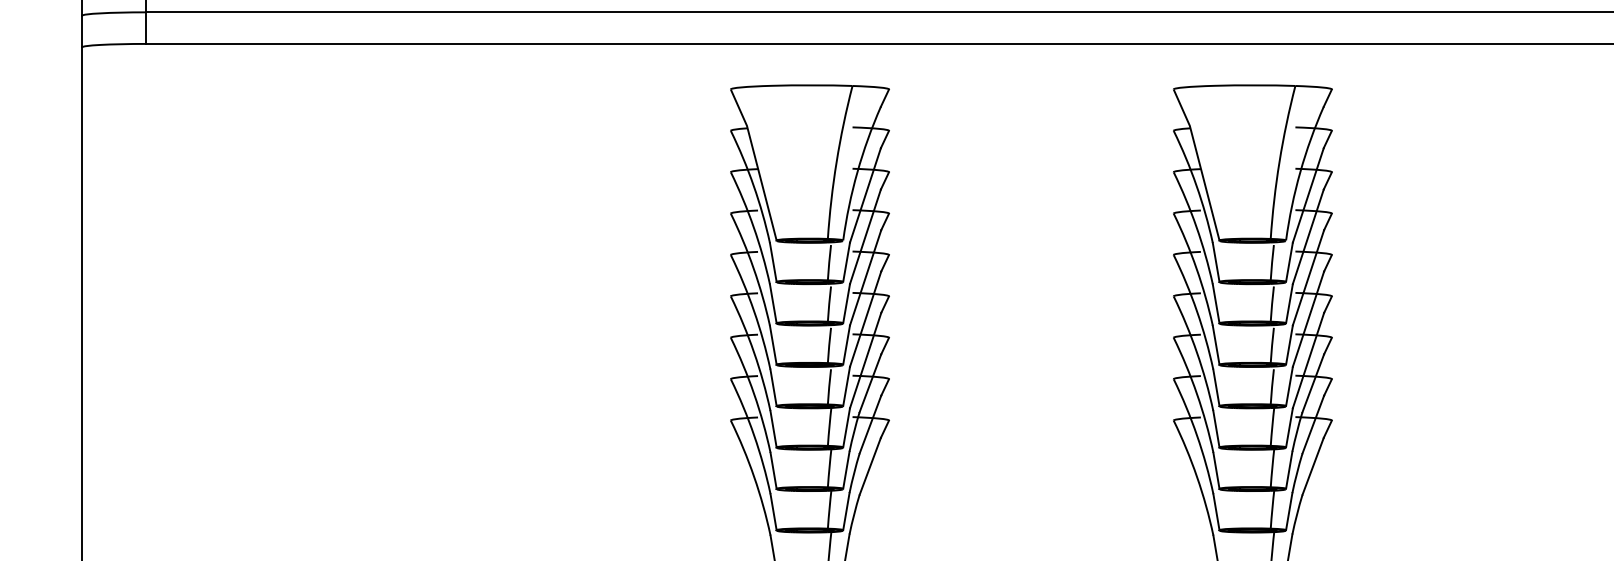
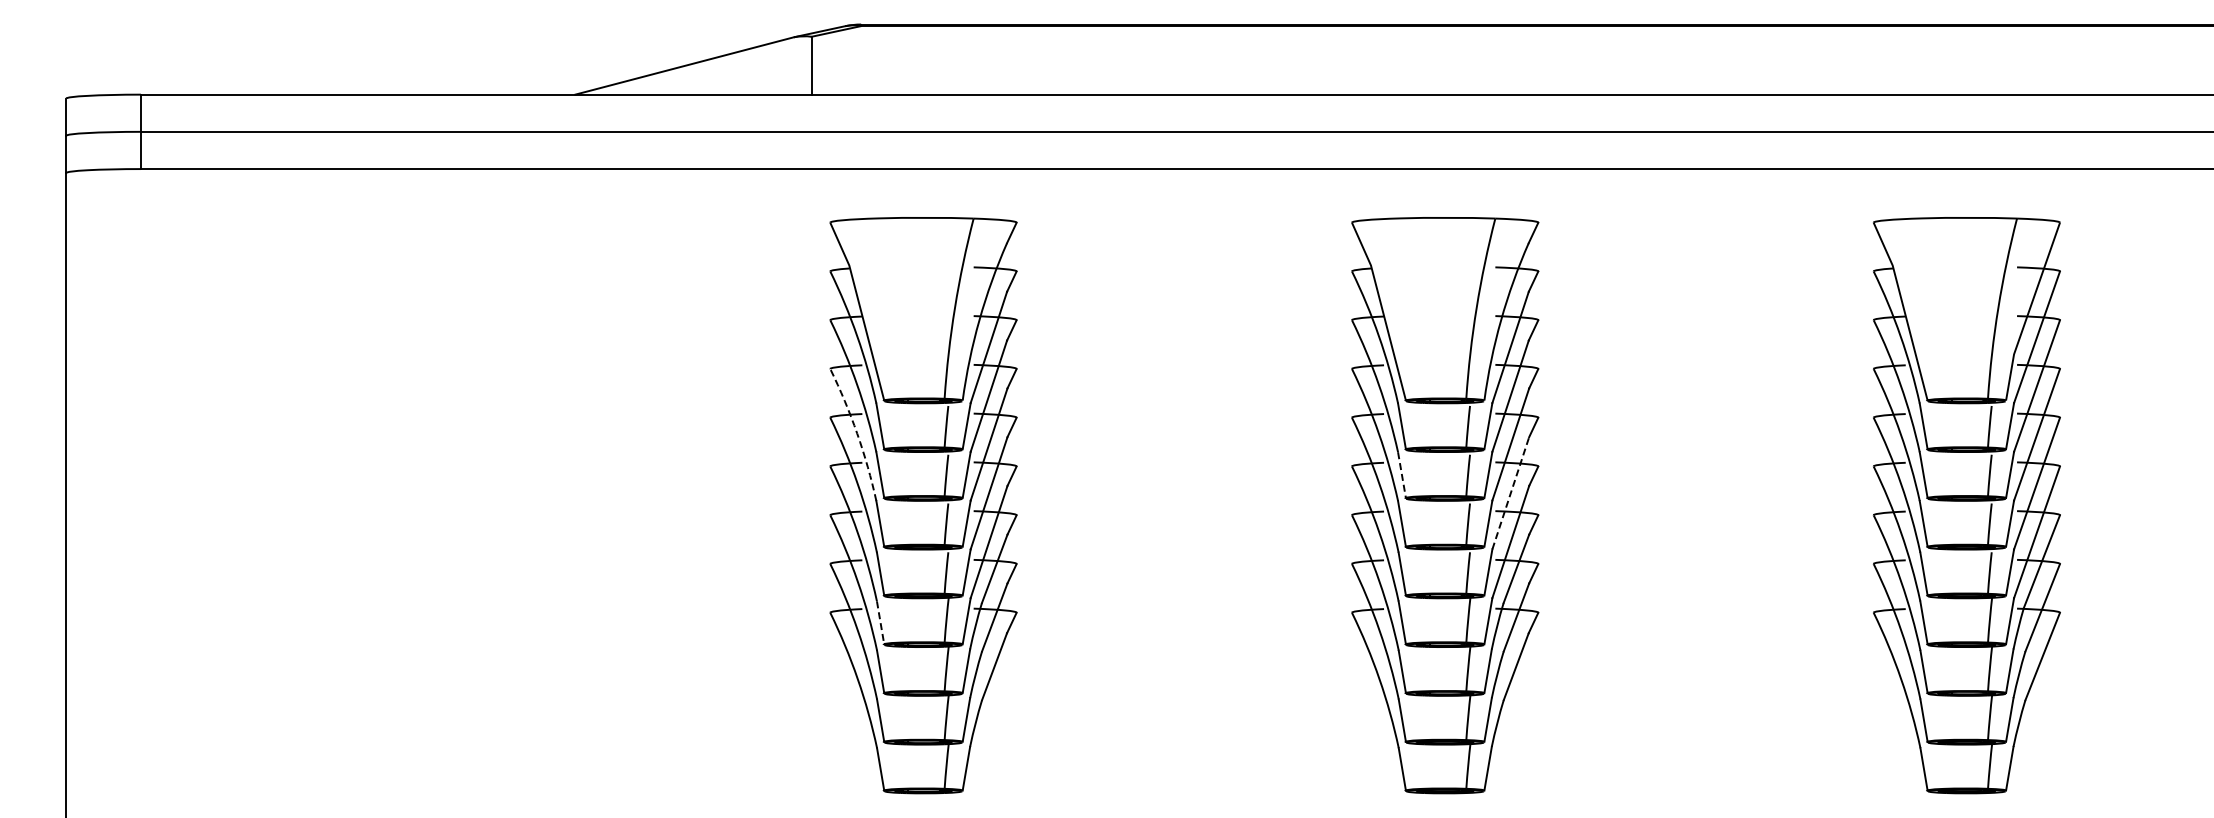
arc: (753, 268) -> (857, 433), solid -> dashed
line: (1216, 304) -> (1402, 475), solid -> dashed
line: (1308, 318) -> (1510, 492), solid -> dashed
line: (773, 428) -> (880, 622), solid -> dashed

